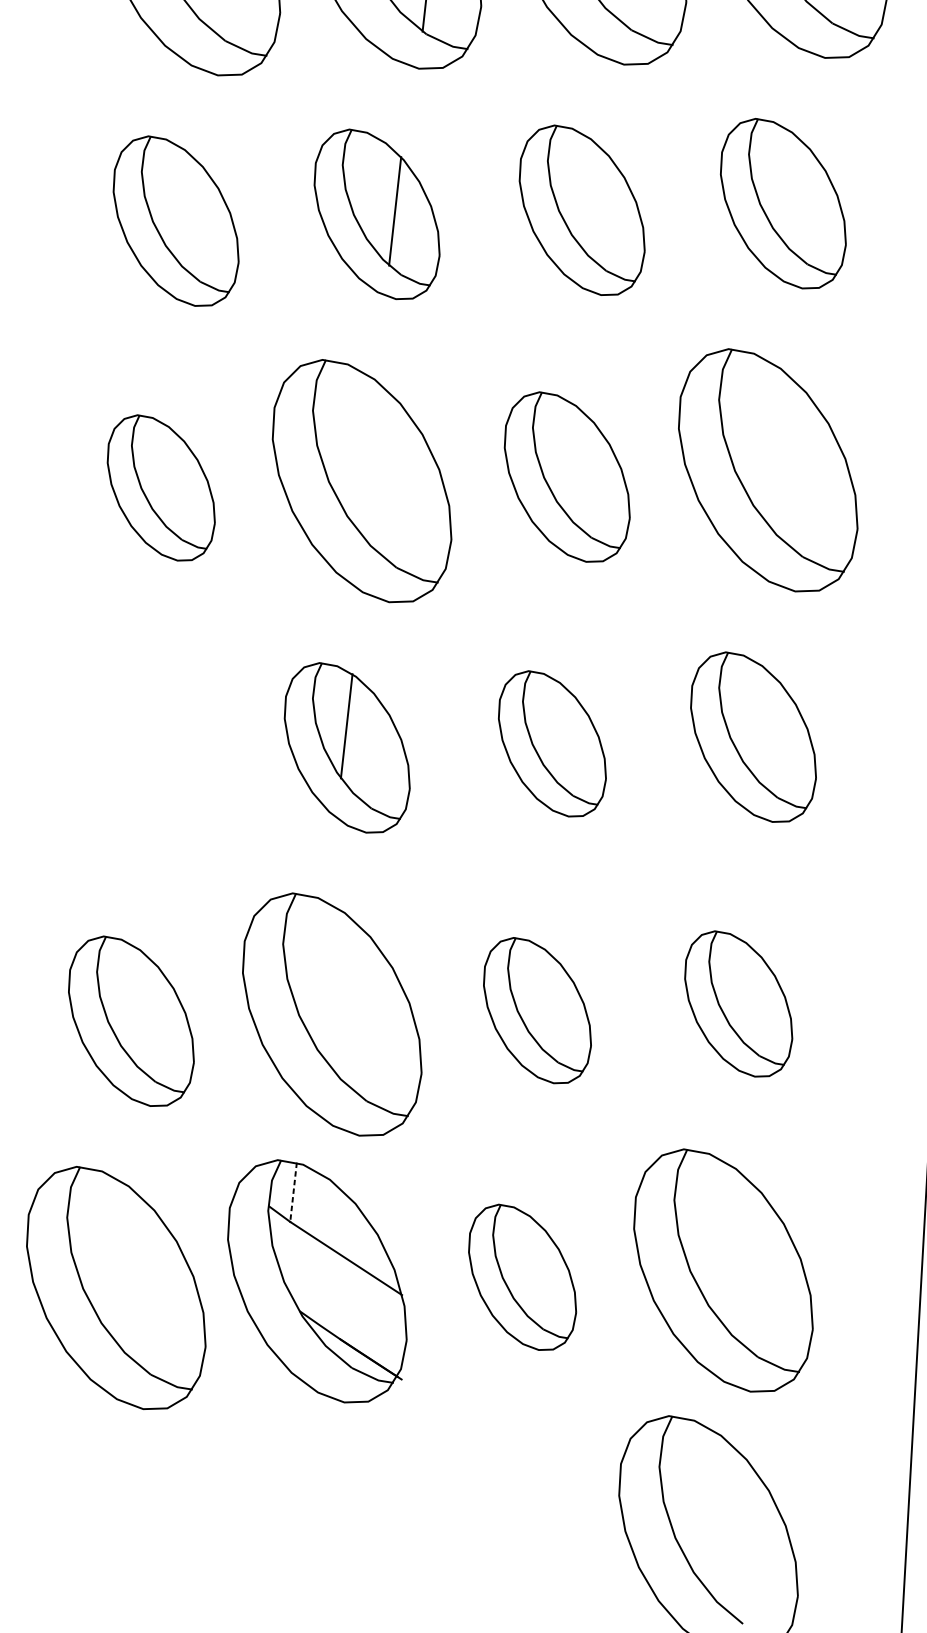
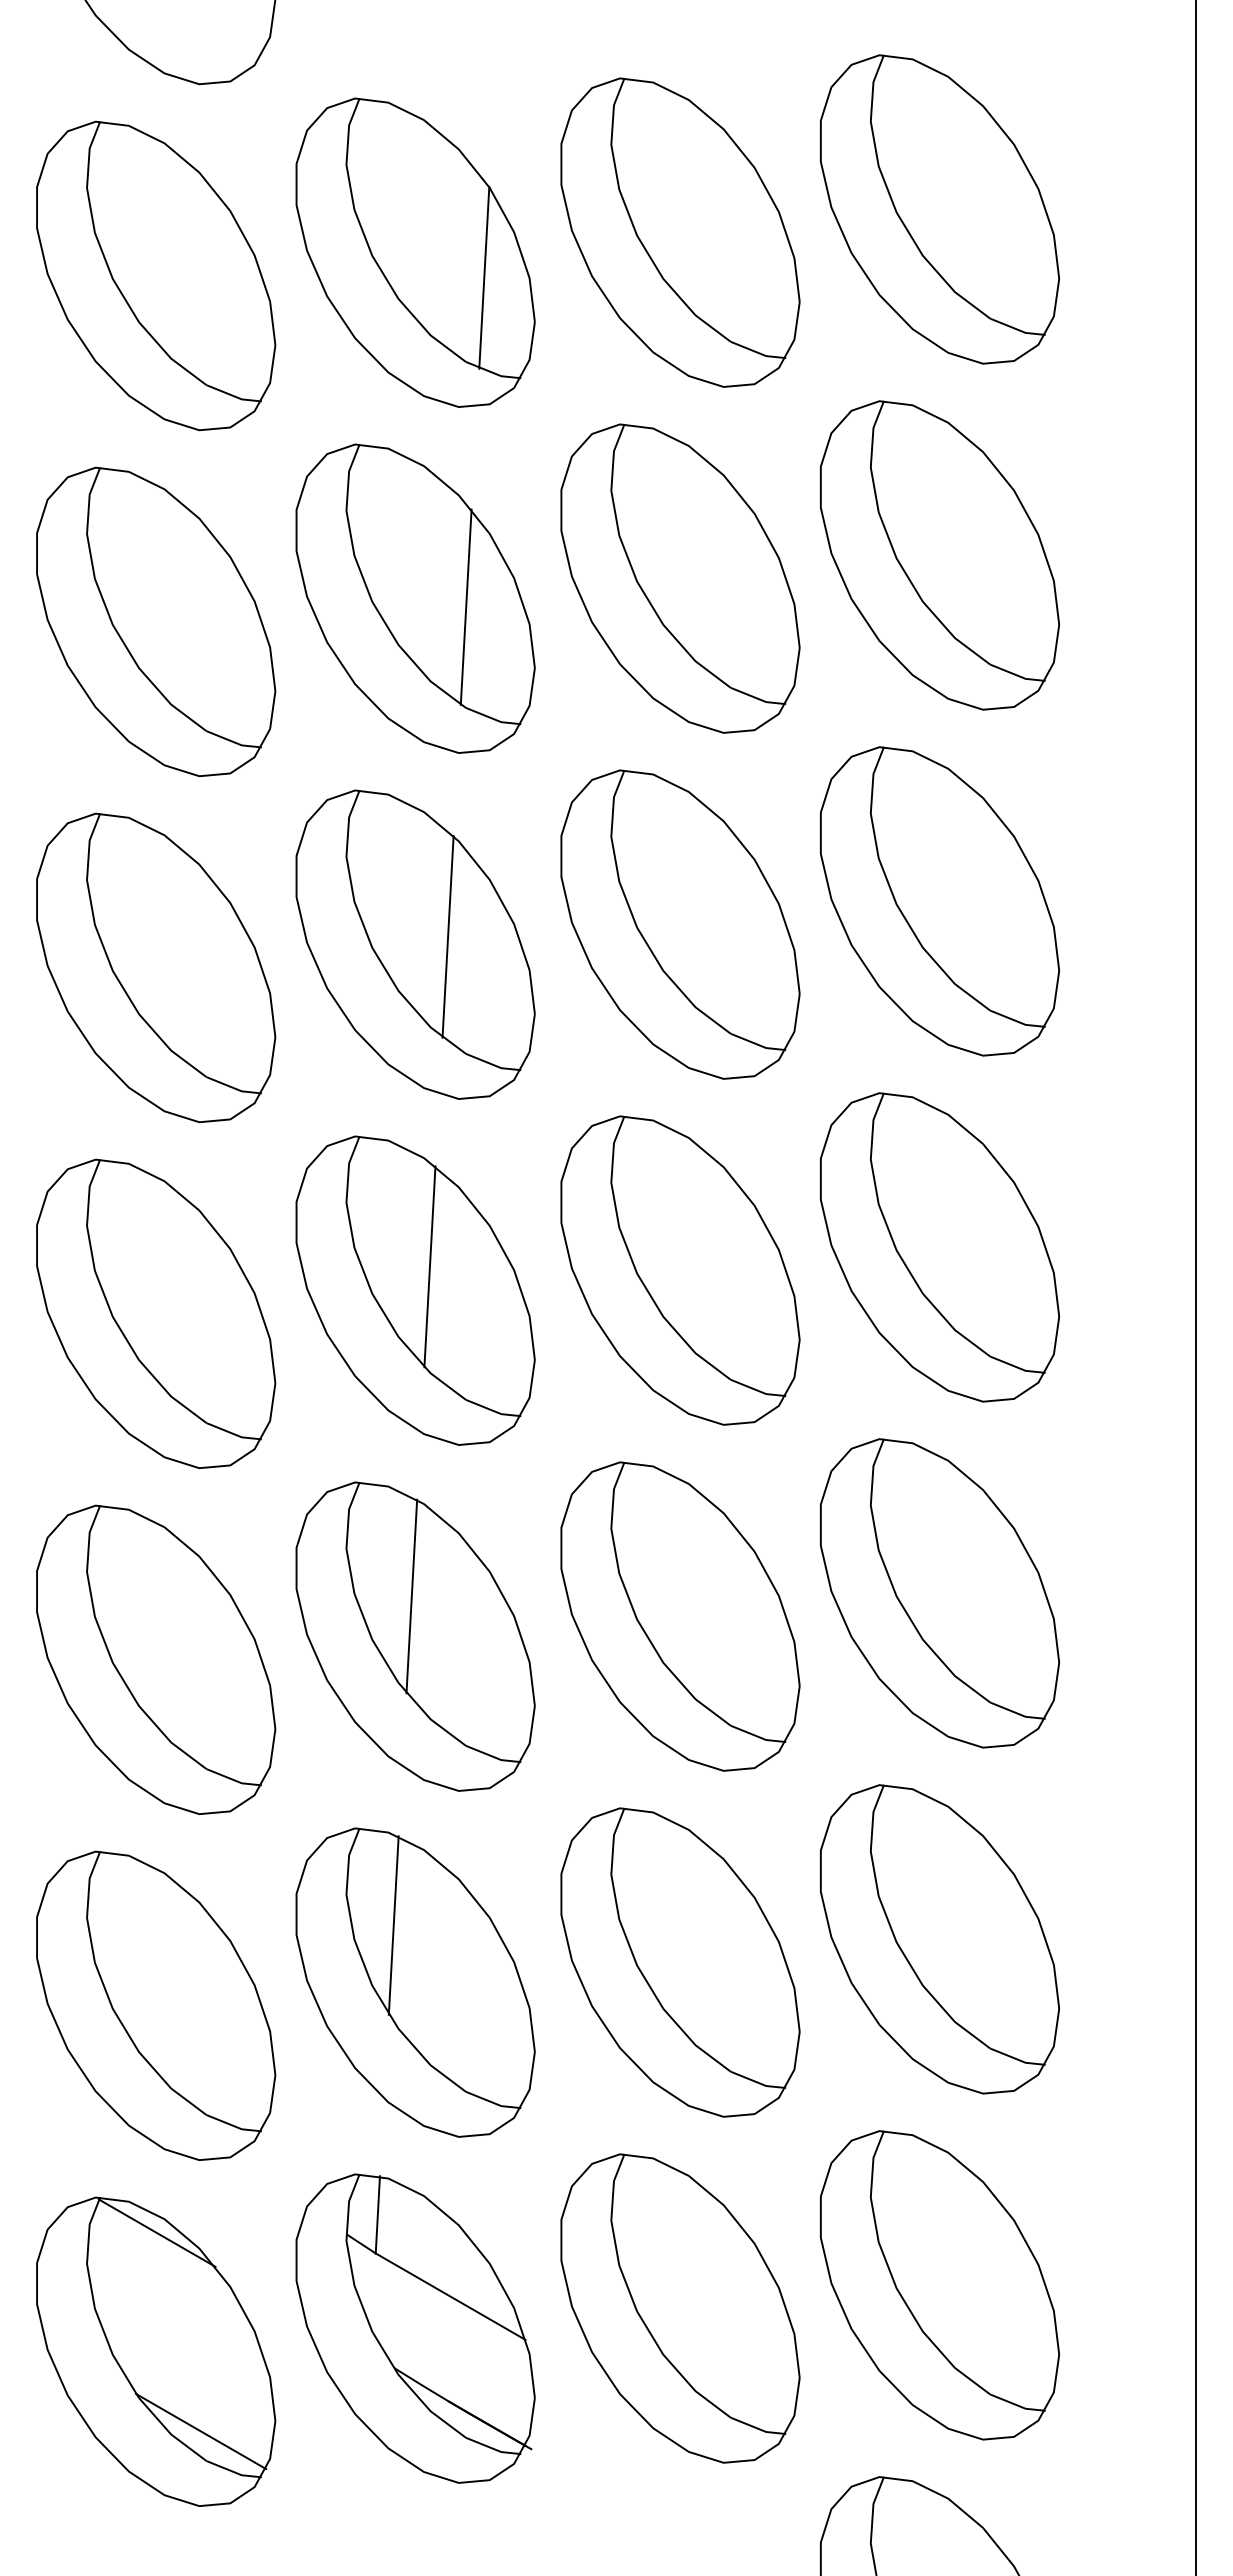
part: (783, 203) -> (940, 901), size x1.43
part: (582, 210) -> (680, 924), size x1.43
part: (377, 214) -> (415, 944), size x1.43
part: (176, 221) -> (156, 967), size x1.43
line: (374, 463) -> (429, 1266), added
part: (567, 477) -> (680, 1270), size x1.43
part: (161, 487) -> (156, 1313), size x1.67
part: (754, 737) -> (940, 1593), size x1.43
part: (552, 744) -> (680, 1616), size x1.67
part: (347, 748) -> (415, 1636), size x1.43
part: (146, 754) -> (156, 1659), added
line: (318, 969) -> (393, 1925), added
part: (739, 1004) -> (940, 1939), size x1.67
part: (537, 1010) -> (680, 1962), size x1.67
part: (131, 1021) -> (156, 2005), size x1.43
line: (293, 1192) -> (377, 2214), dashed -> solid
line: (122, 1196) -> (156, 2232), added
part: (522, 1277) -> (680, 2308), size x1.67
line: (148, 1351) -> (201, 2431), added

